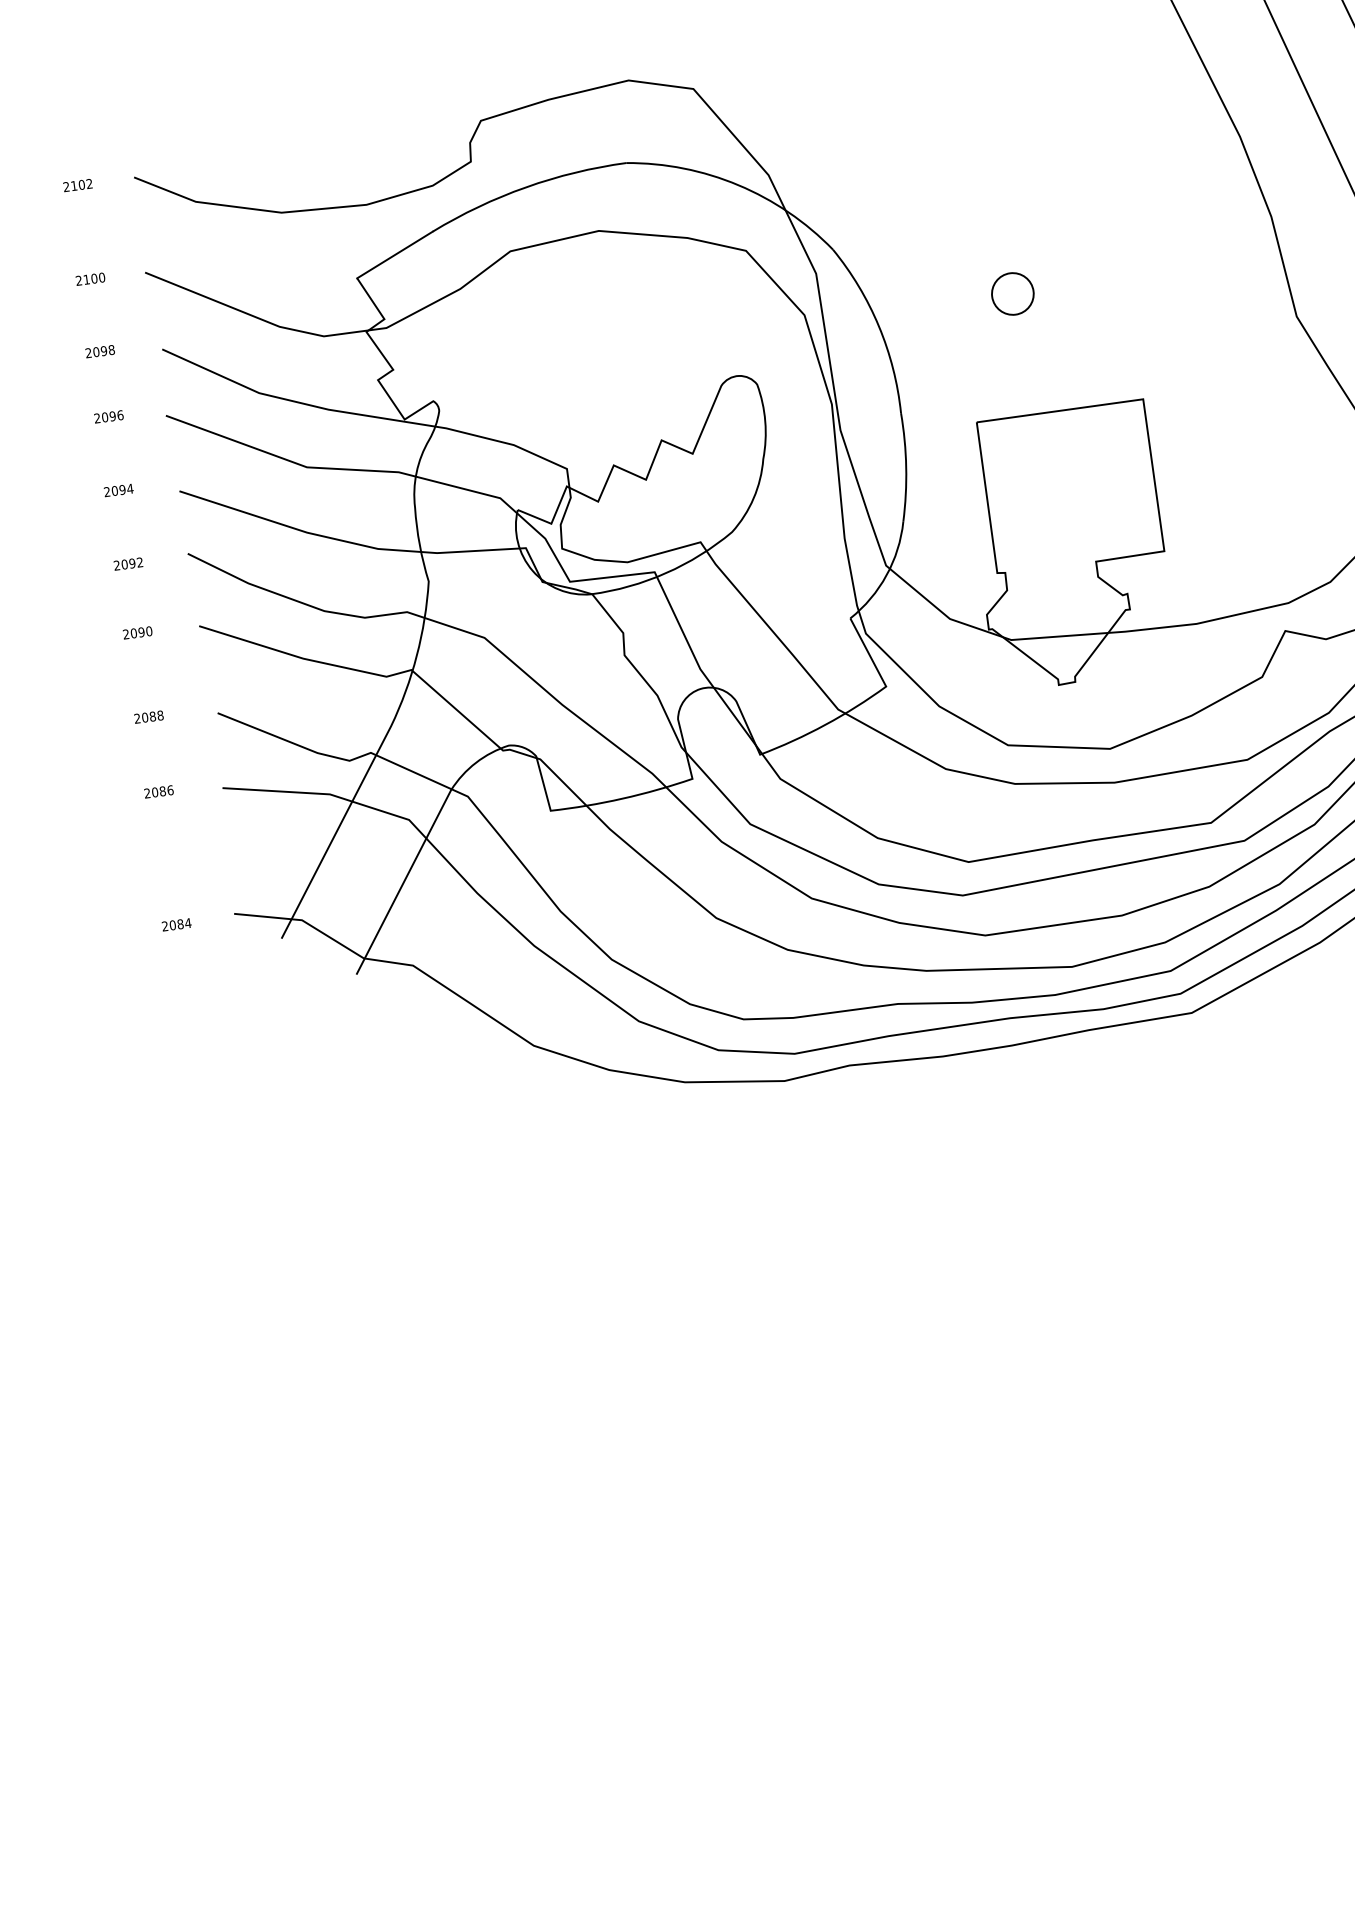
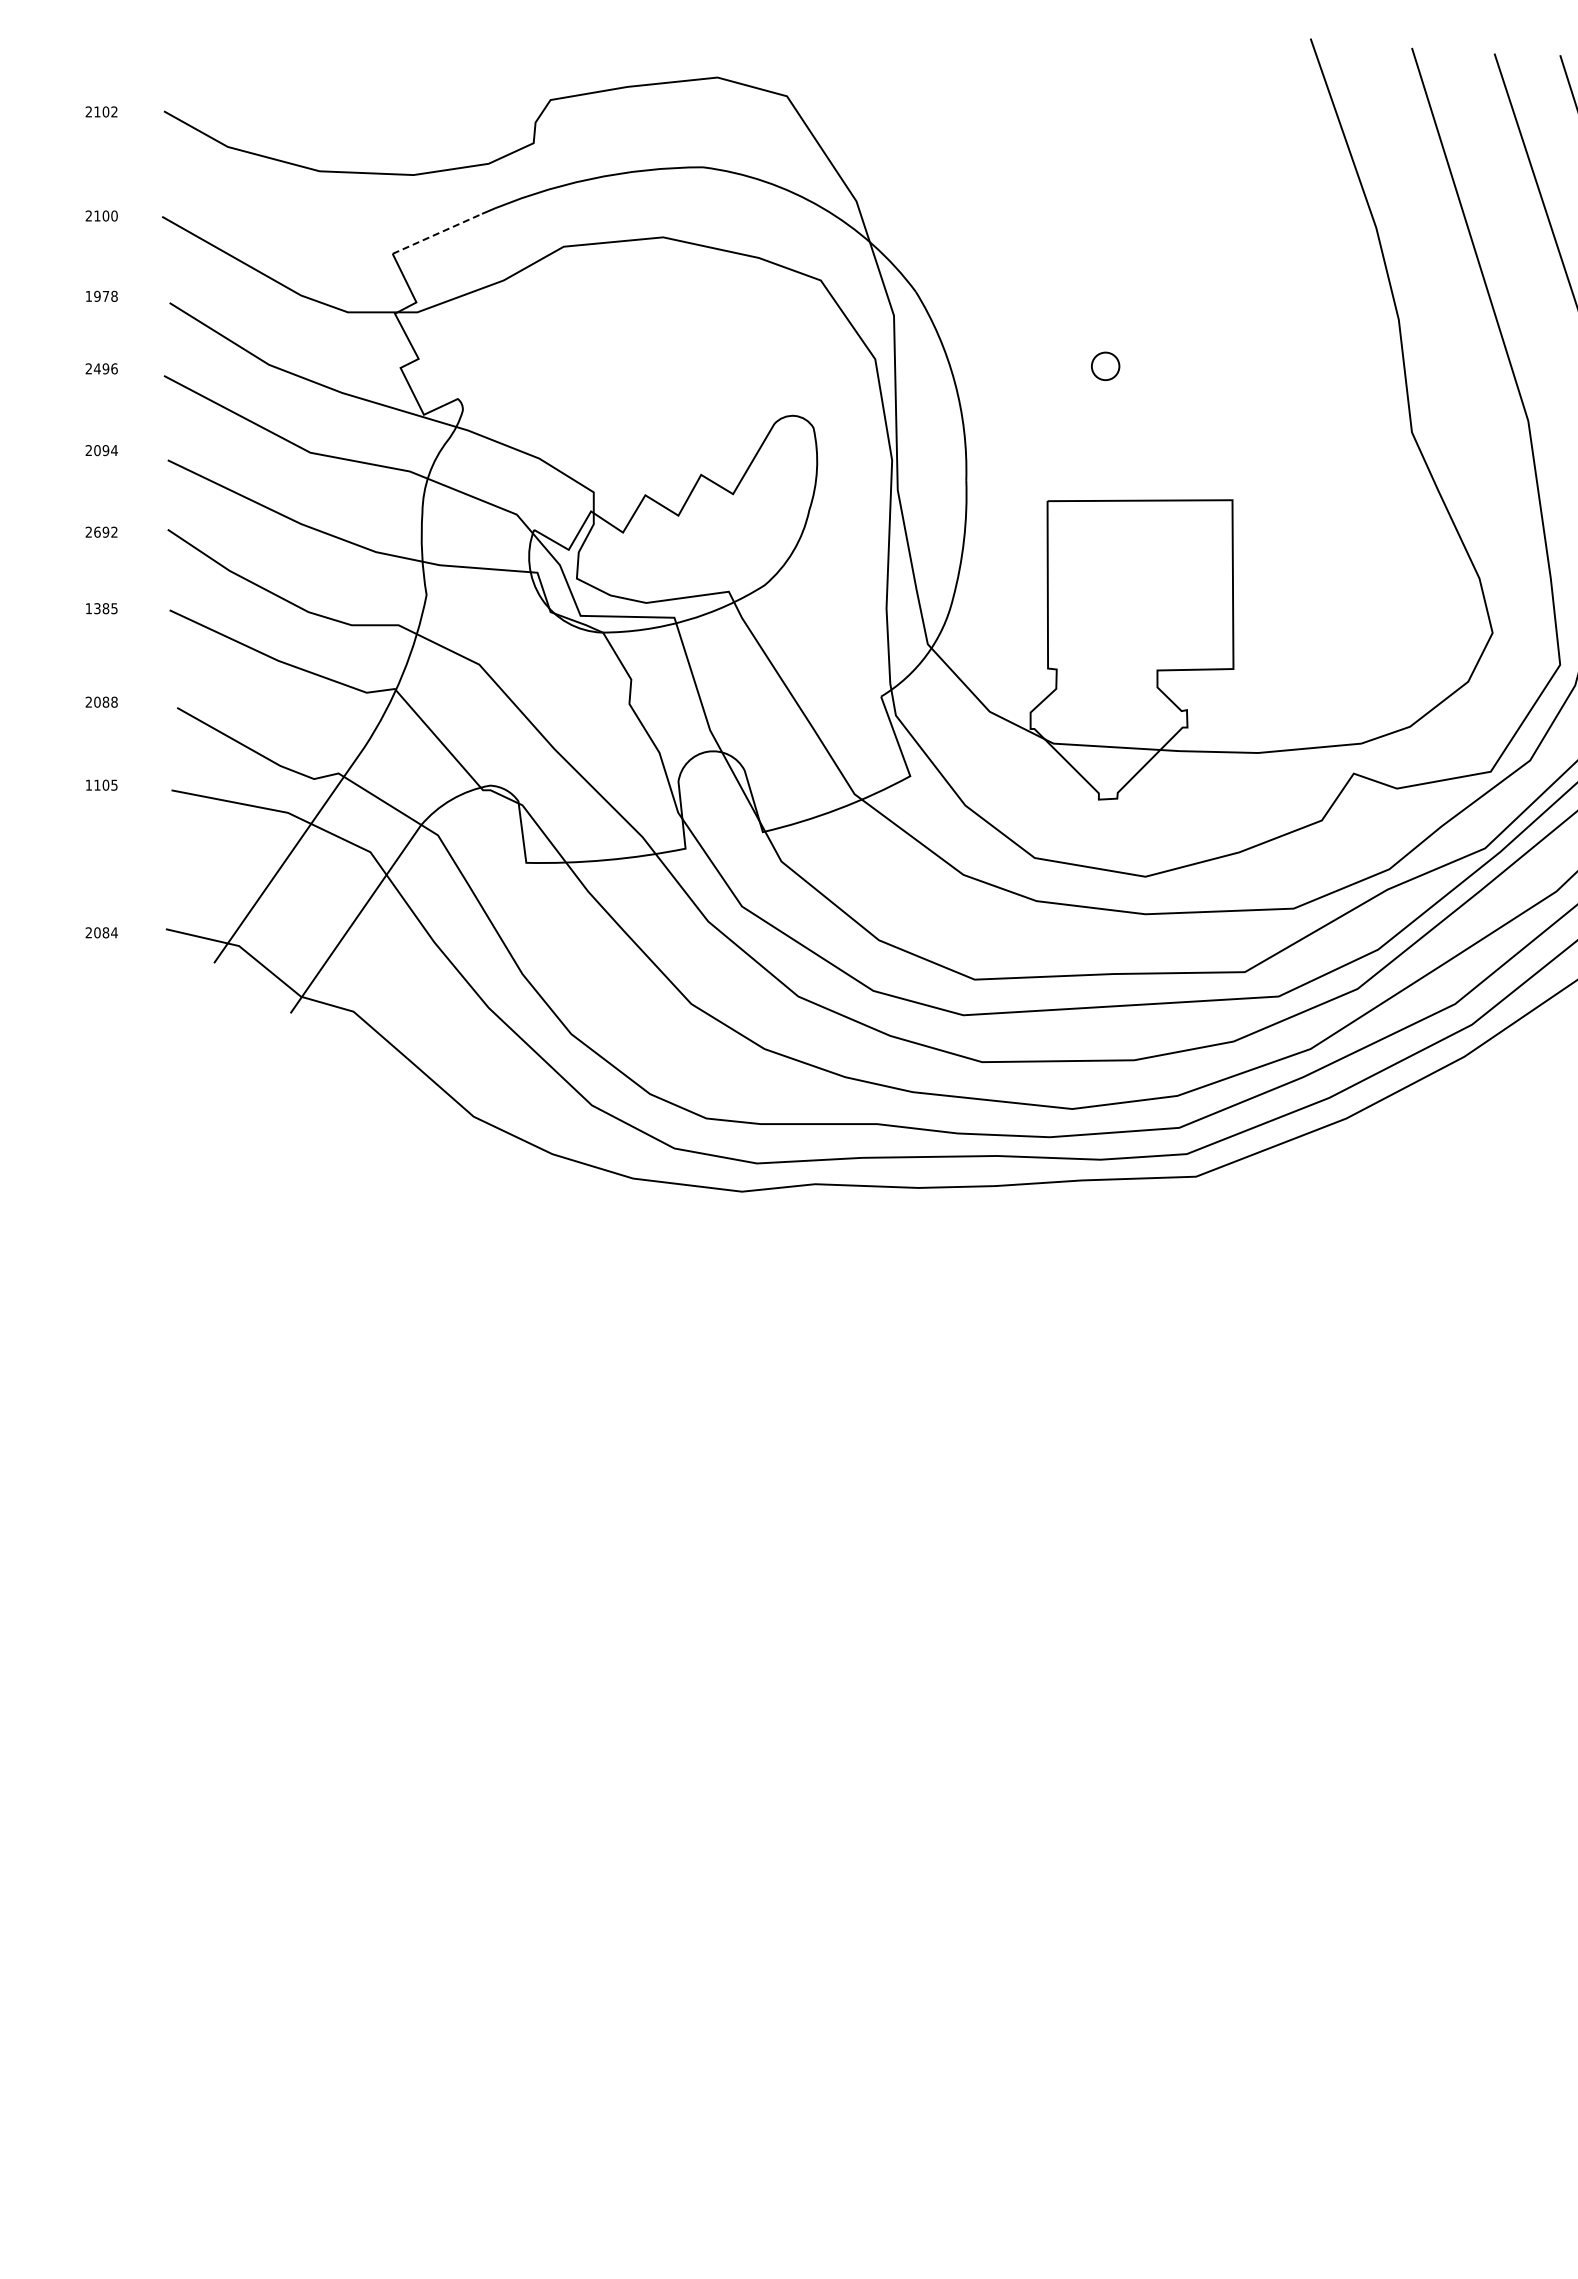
line: (395, 254) -> (437, 233), solid -> dashed
circle: (1012, 294) -> (1105, 366), size x0.6
text: (96, 351) -> (97, 295), 2098 -> 1978
text: (104, 417) -> (96, 368), 2096 -> 2496
text: (124, 563) -> (97, 531), 2092 -> 2692
text: (137, 632) -> (101, 608), 2090 -> 1385
text: (158, 791) -> (101, 784), 2086 -> 1105

